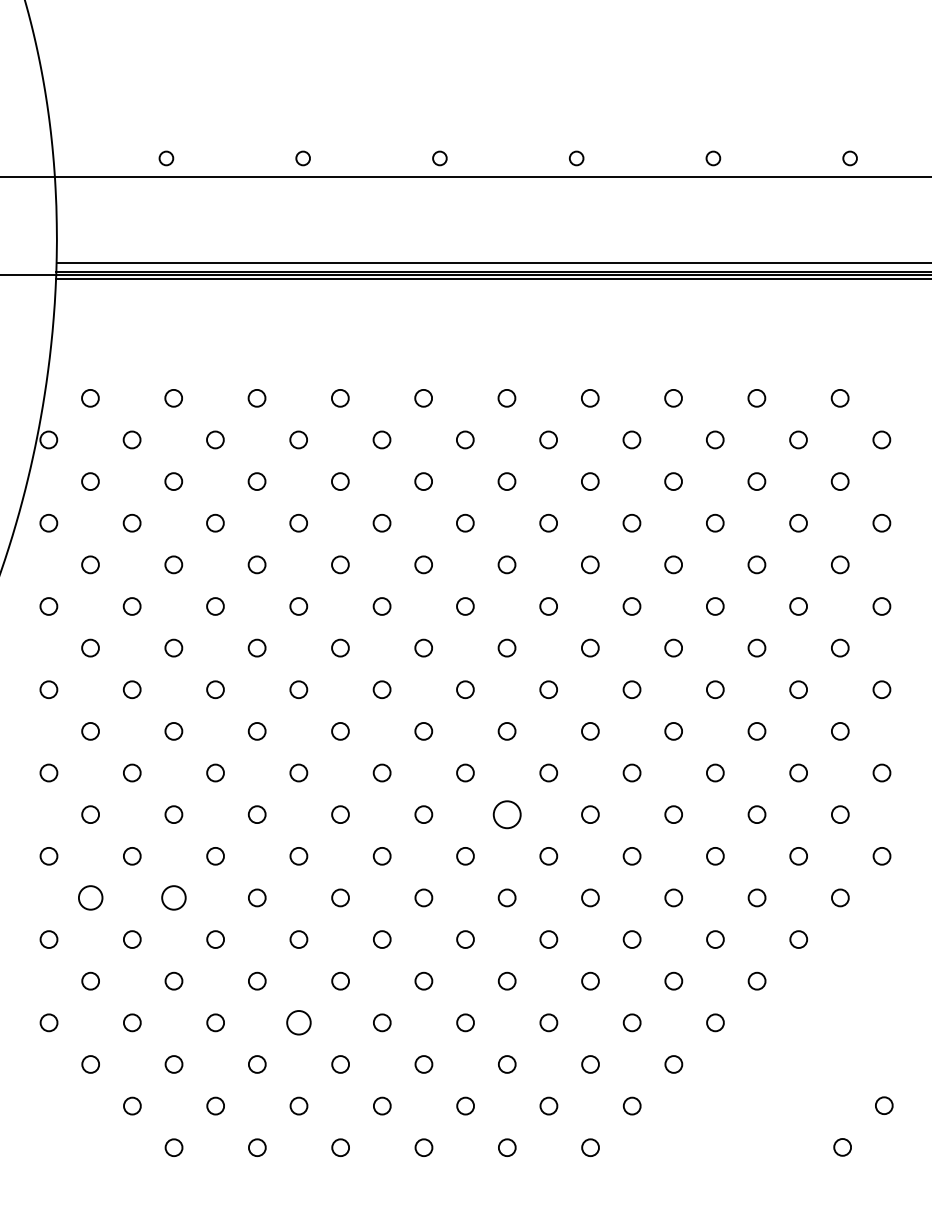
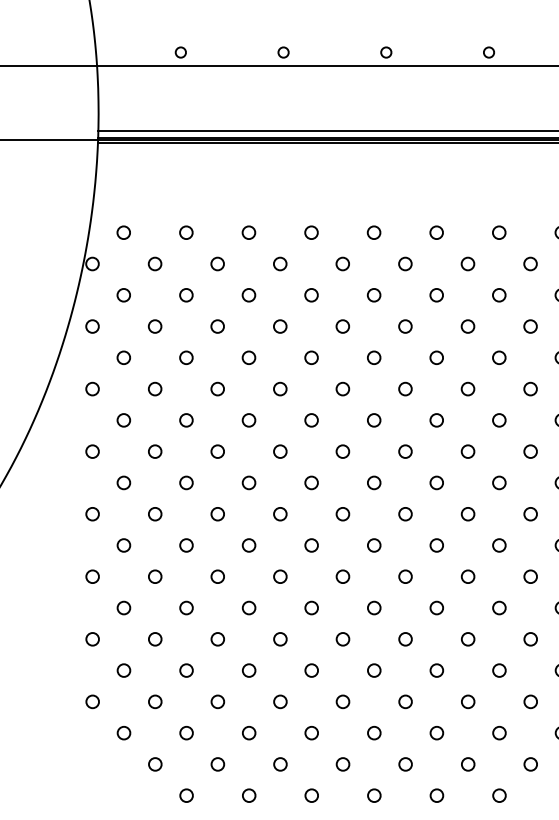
circle: (506, 814) -> (436, 545), size x0.62
circle: (90, 897) -> (123, 607), size x0.71
circle: (173, 897) -> (186, 607), size x0.71
circle: (298, 1022) -> (280, 701), size x0.71

